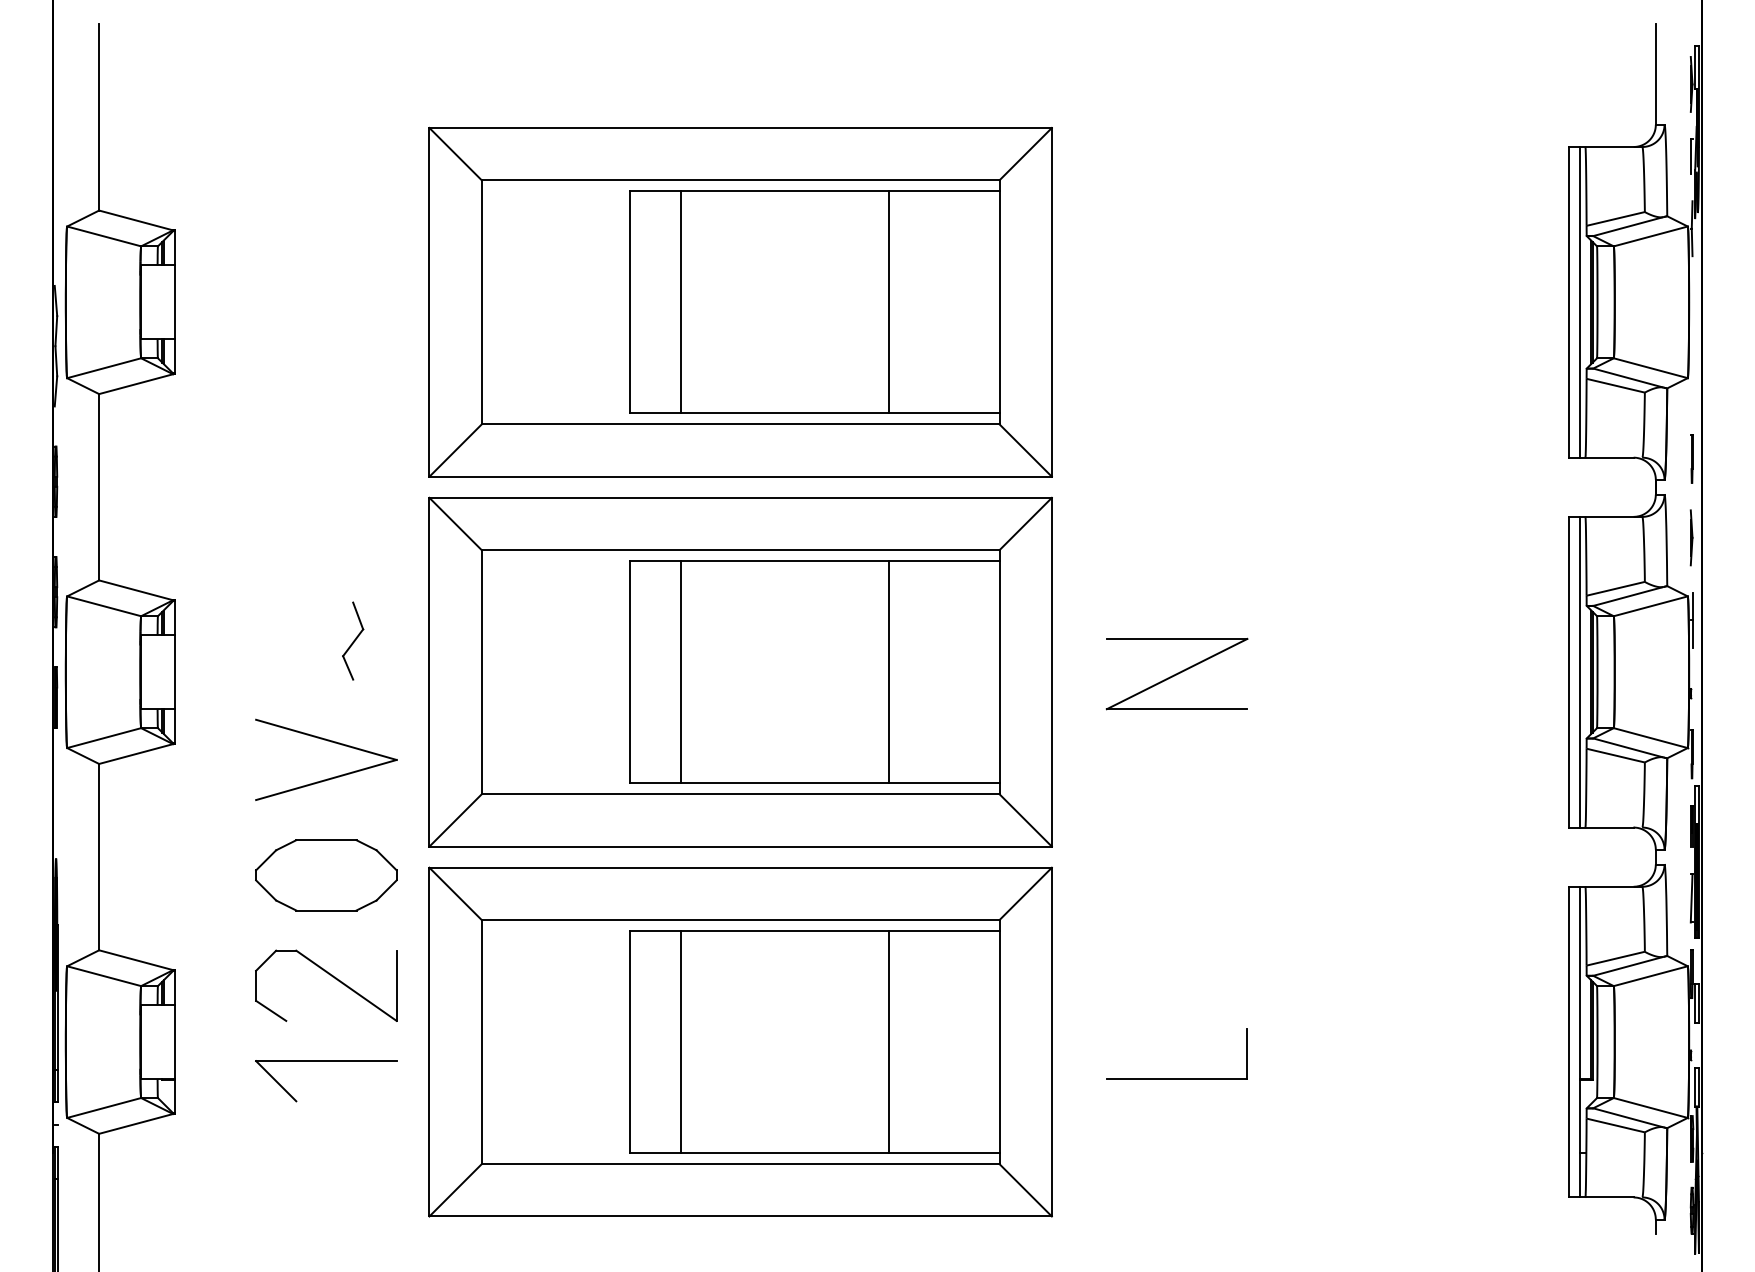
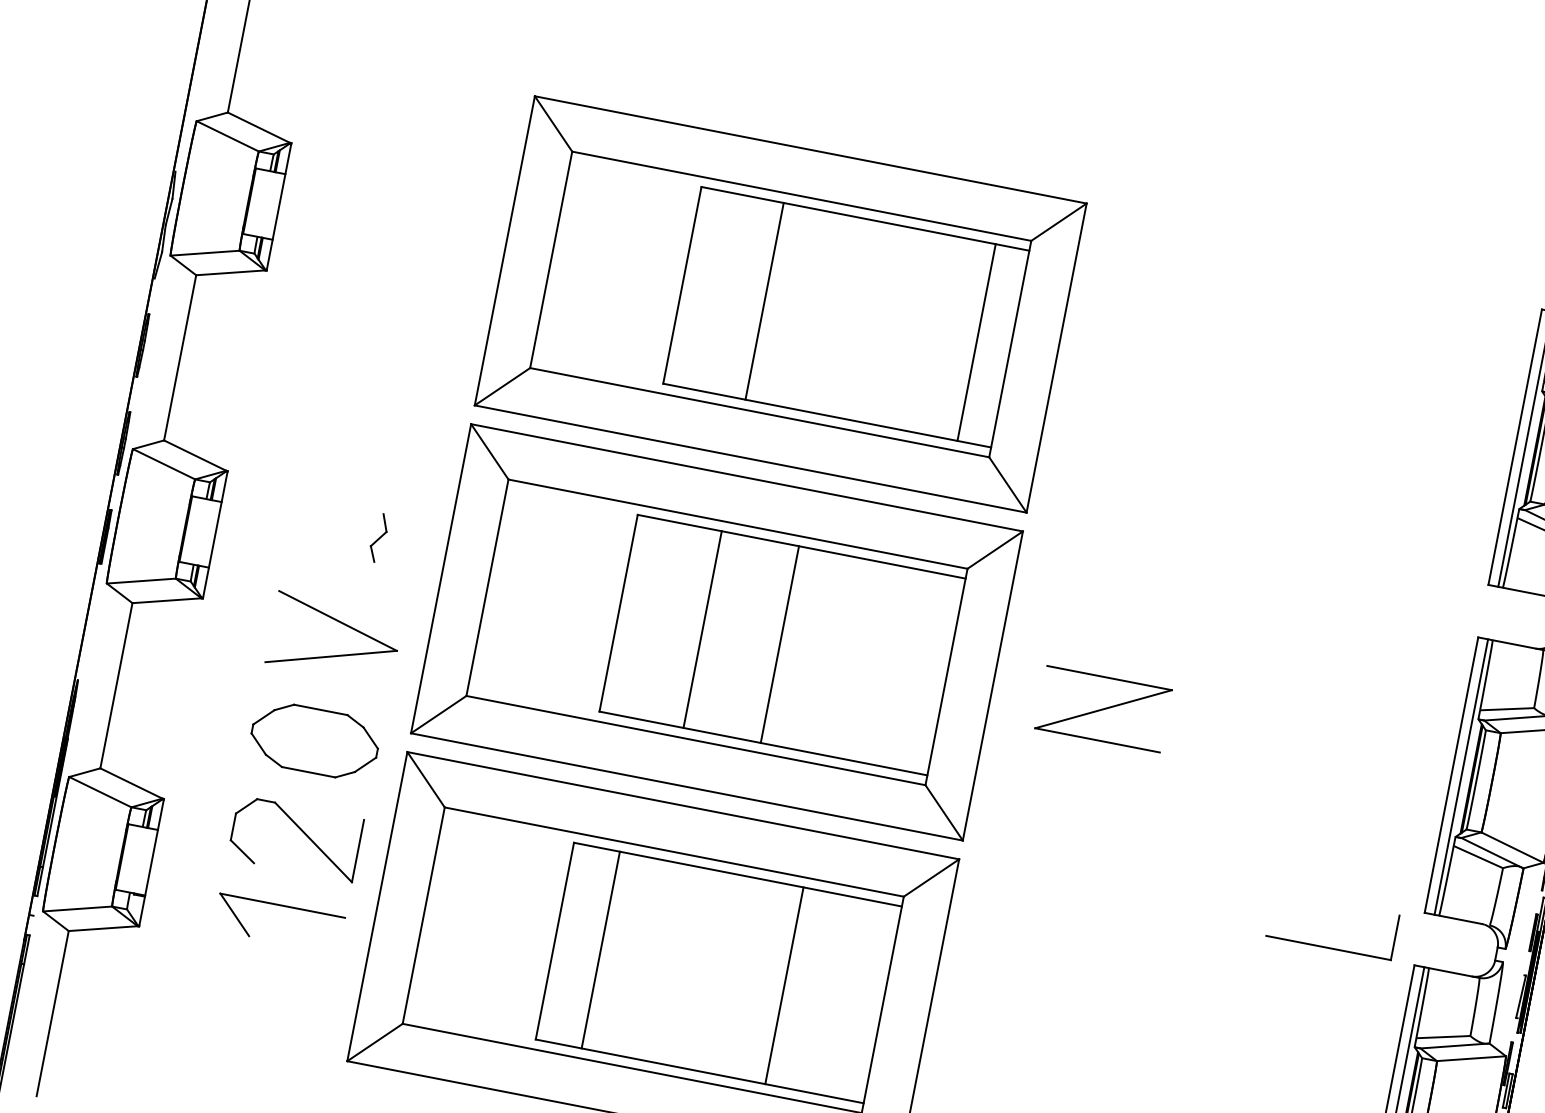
line: (681, 302) -> (764, 301), moved
line: (888, 302) -> (976, 342), moved
part: (353, 640) -> (379, 537), size x0.7
line: (681, 672) -> (702, 629), moved
line: (888, 672) -> (779, 644), moved
part: (1176, 1078) -> (1328, 947), moved

